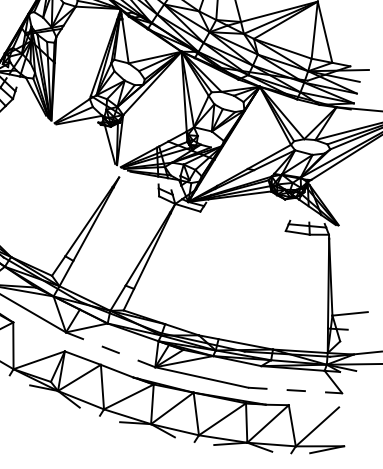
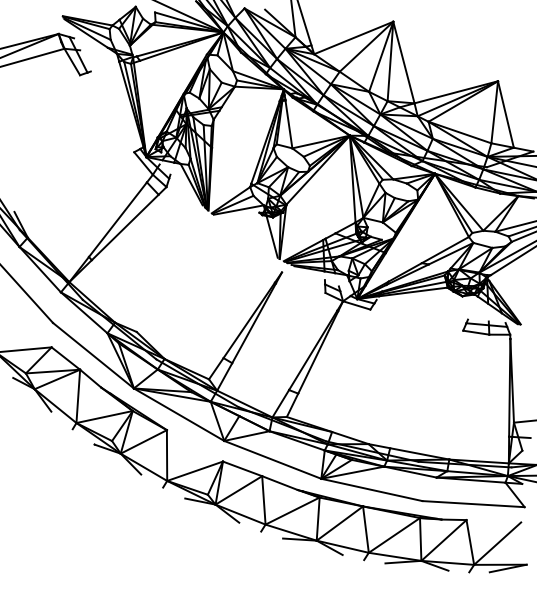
line: (111, 350) -> (273, 460), dashed -> solid
line: (296, 390) -> (474, 504), dashed -> solid

